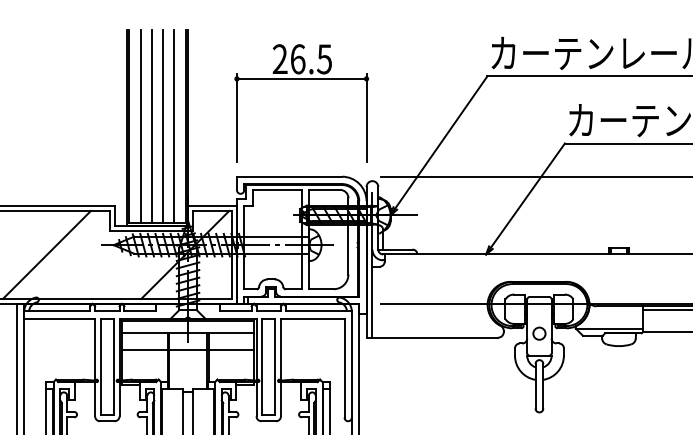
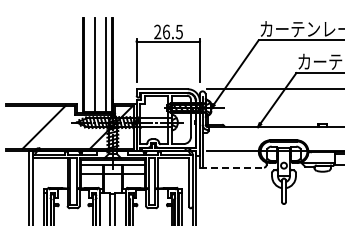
line: (140, 125) -> (89, 64), removed
line: (162, 125) -> (100, 64), removed
line: (433, 337) -> (232, 167), solid -> dashed

